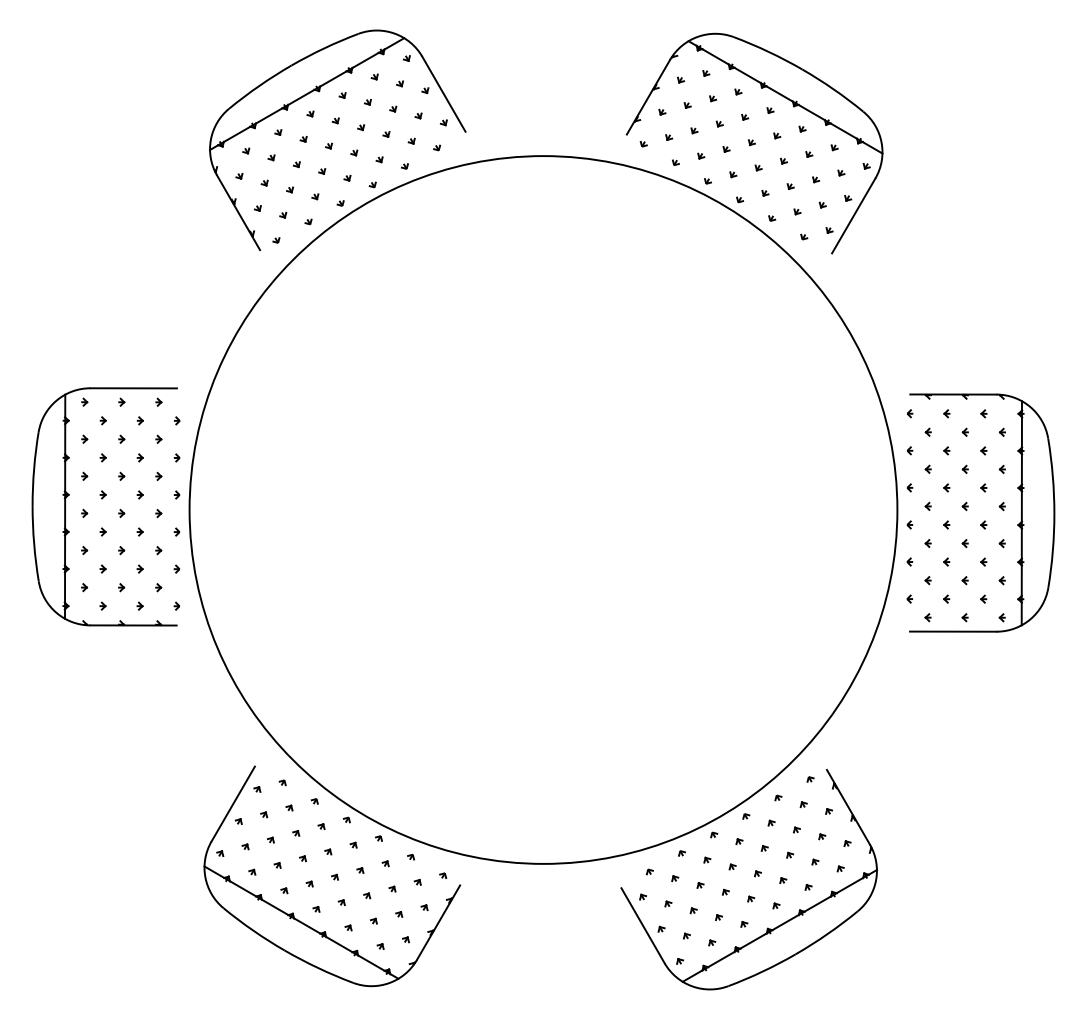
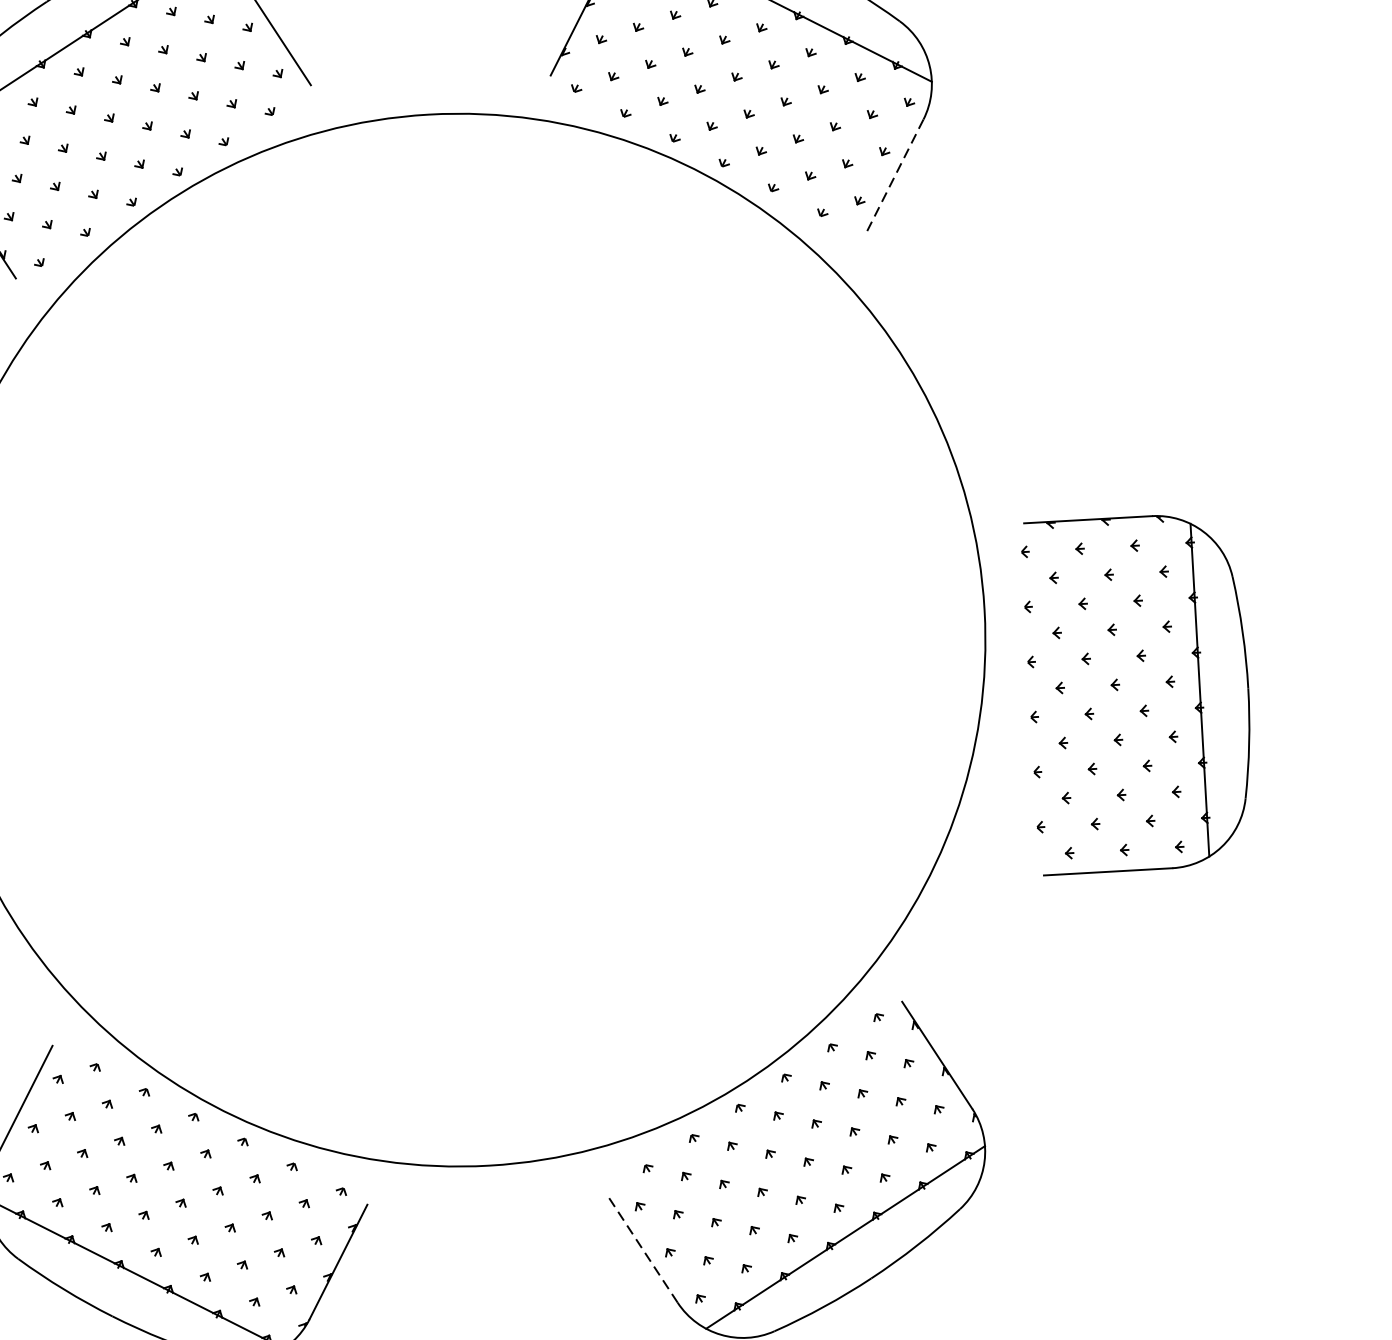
line: (853, 216) -> (894, 177), solid -> dashed
part: (984, 520) -> (1145, 704), moved
line: (642, 925) -> (641, 1248), solid -> dashed

